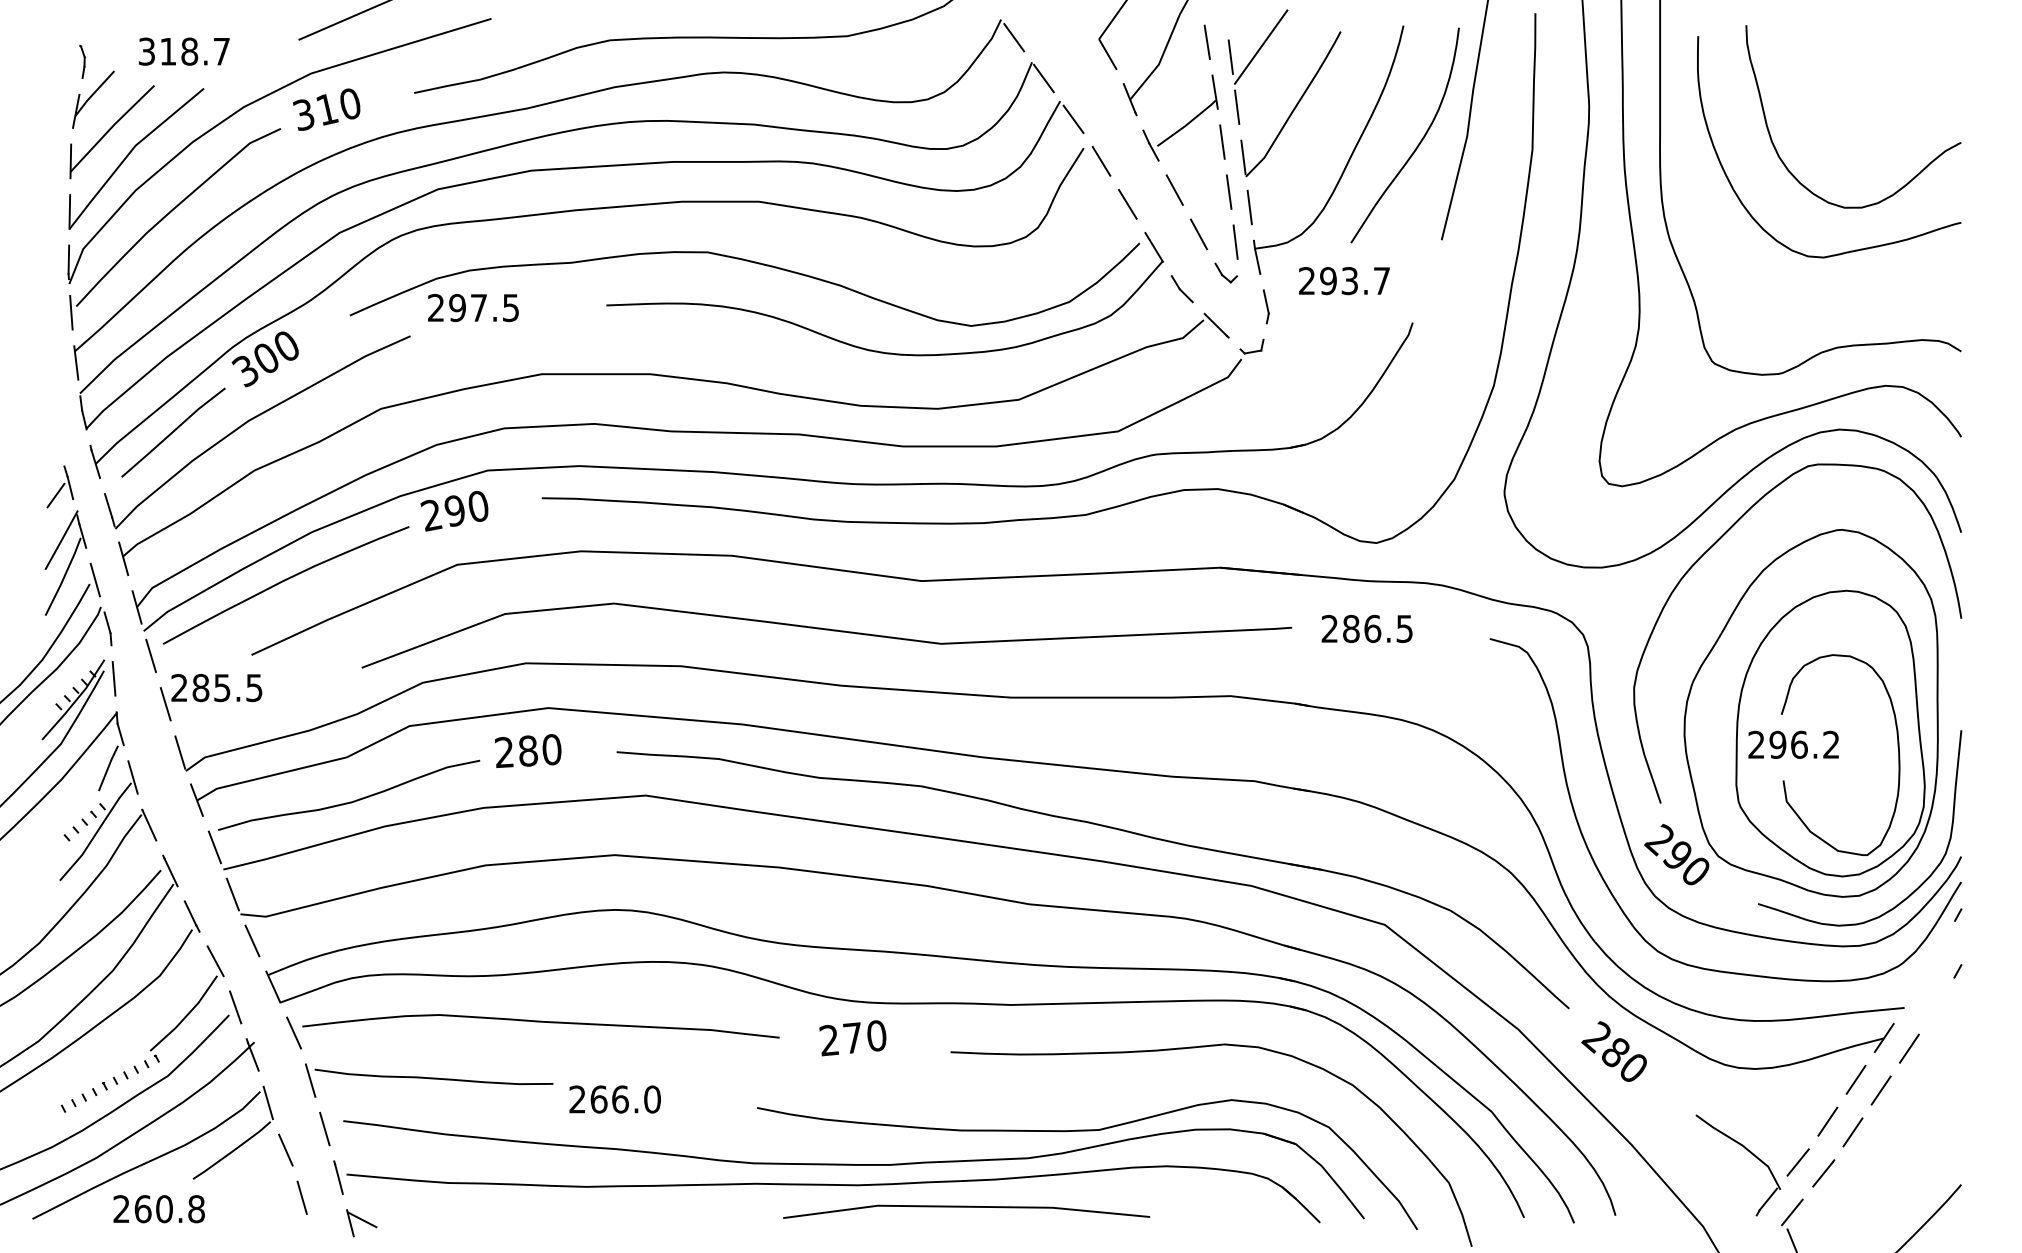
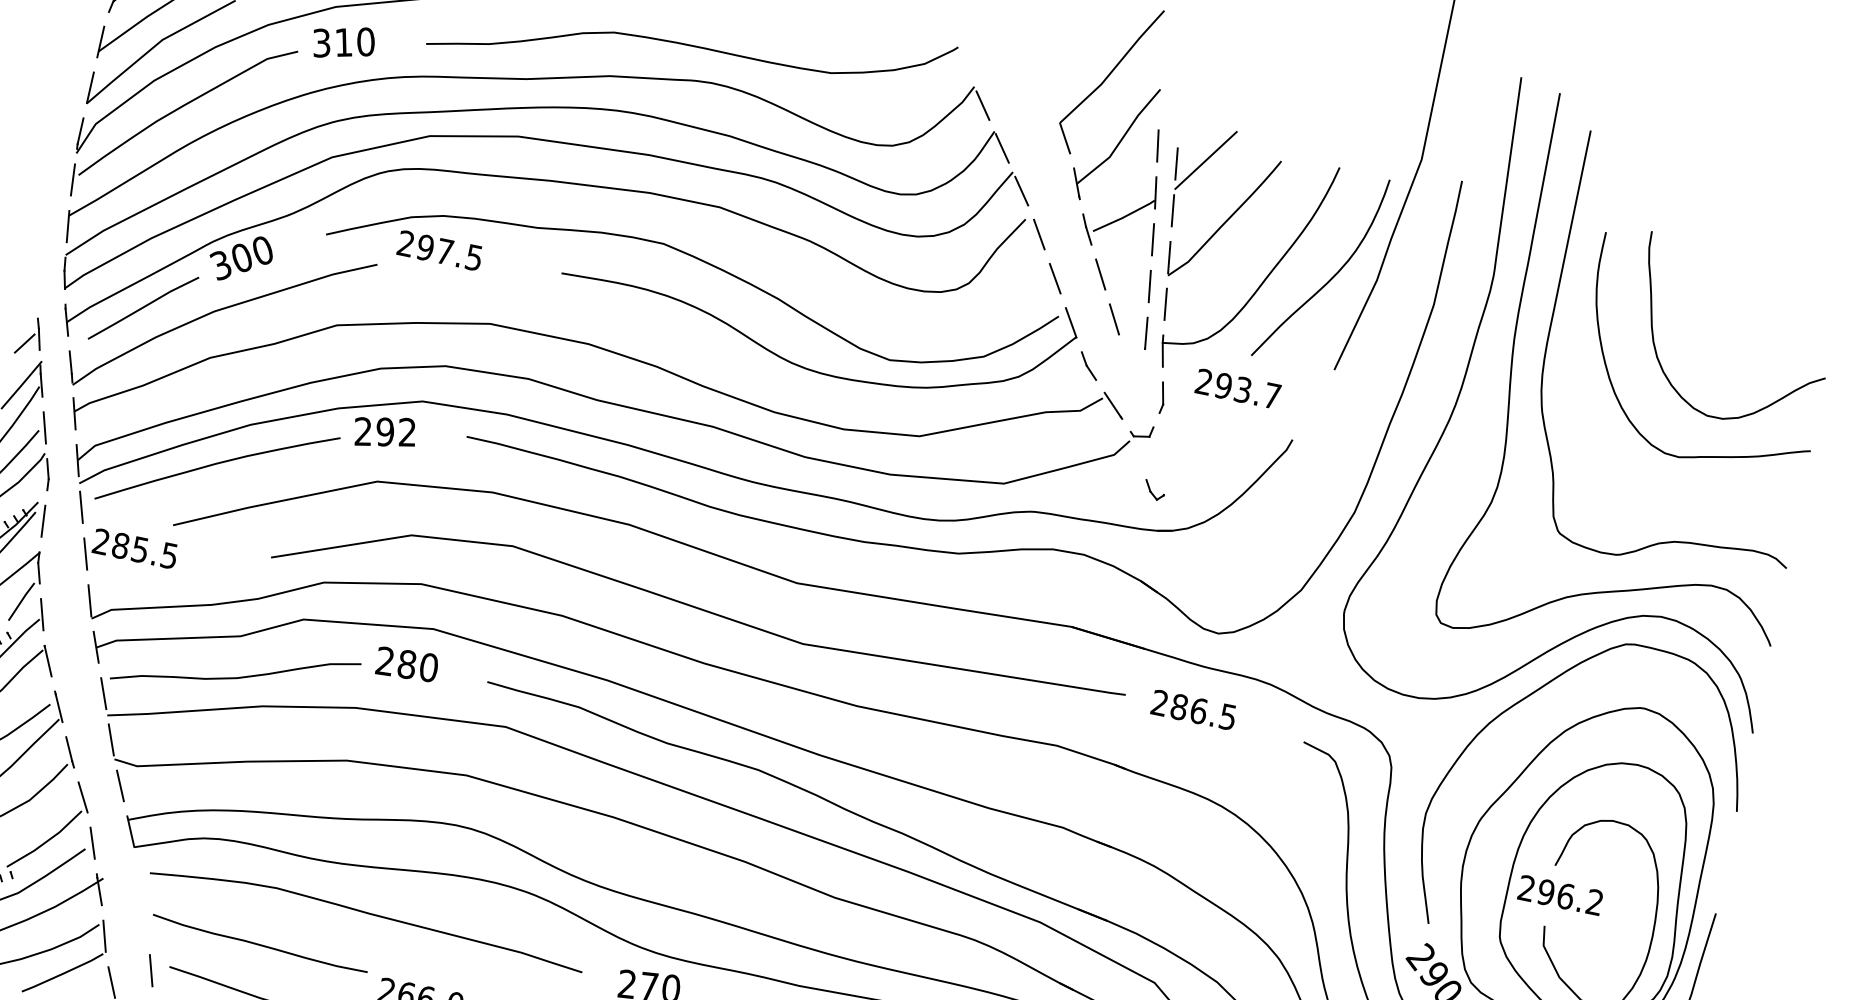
part: (1226, 272) -> (1154, 490), moved
text: (478, 506) -> (407, 432), 290 -> 292
line: (294, 1032) -> (141, 877), removed
line: (310, 1080) -> (147, 923), removed

